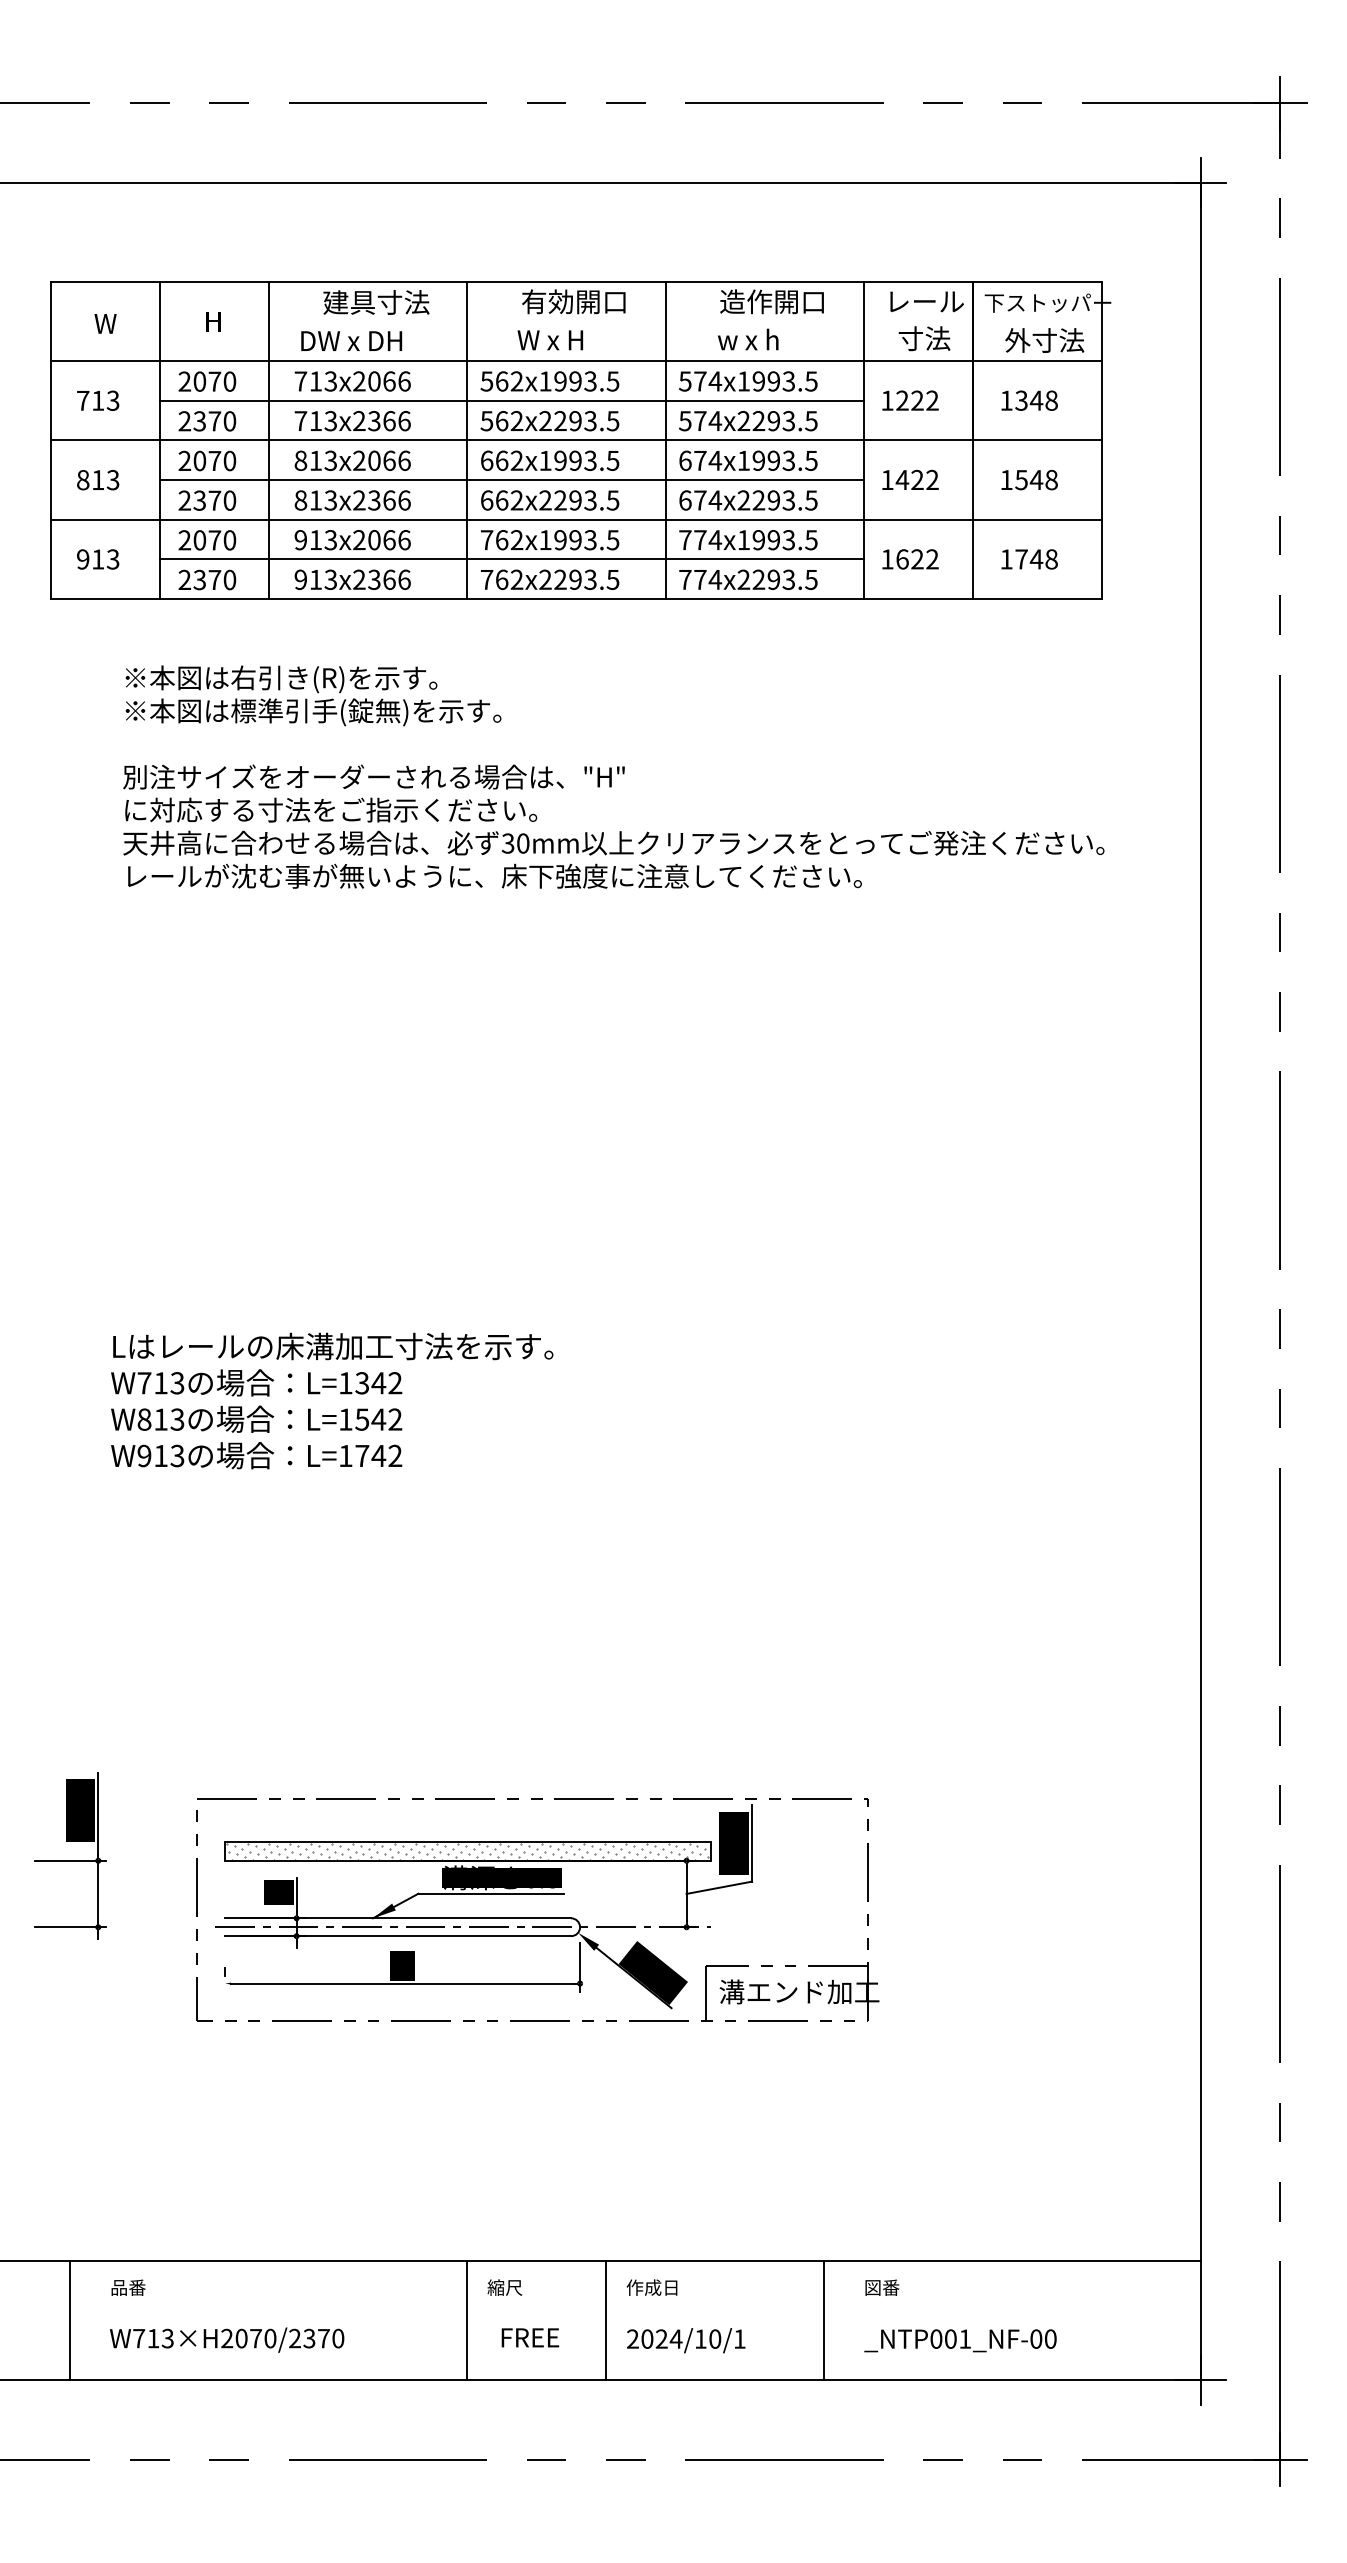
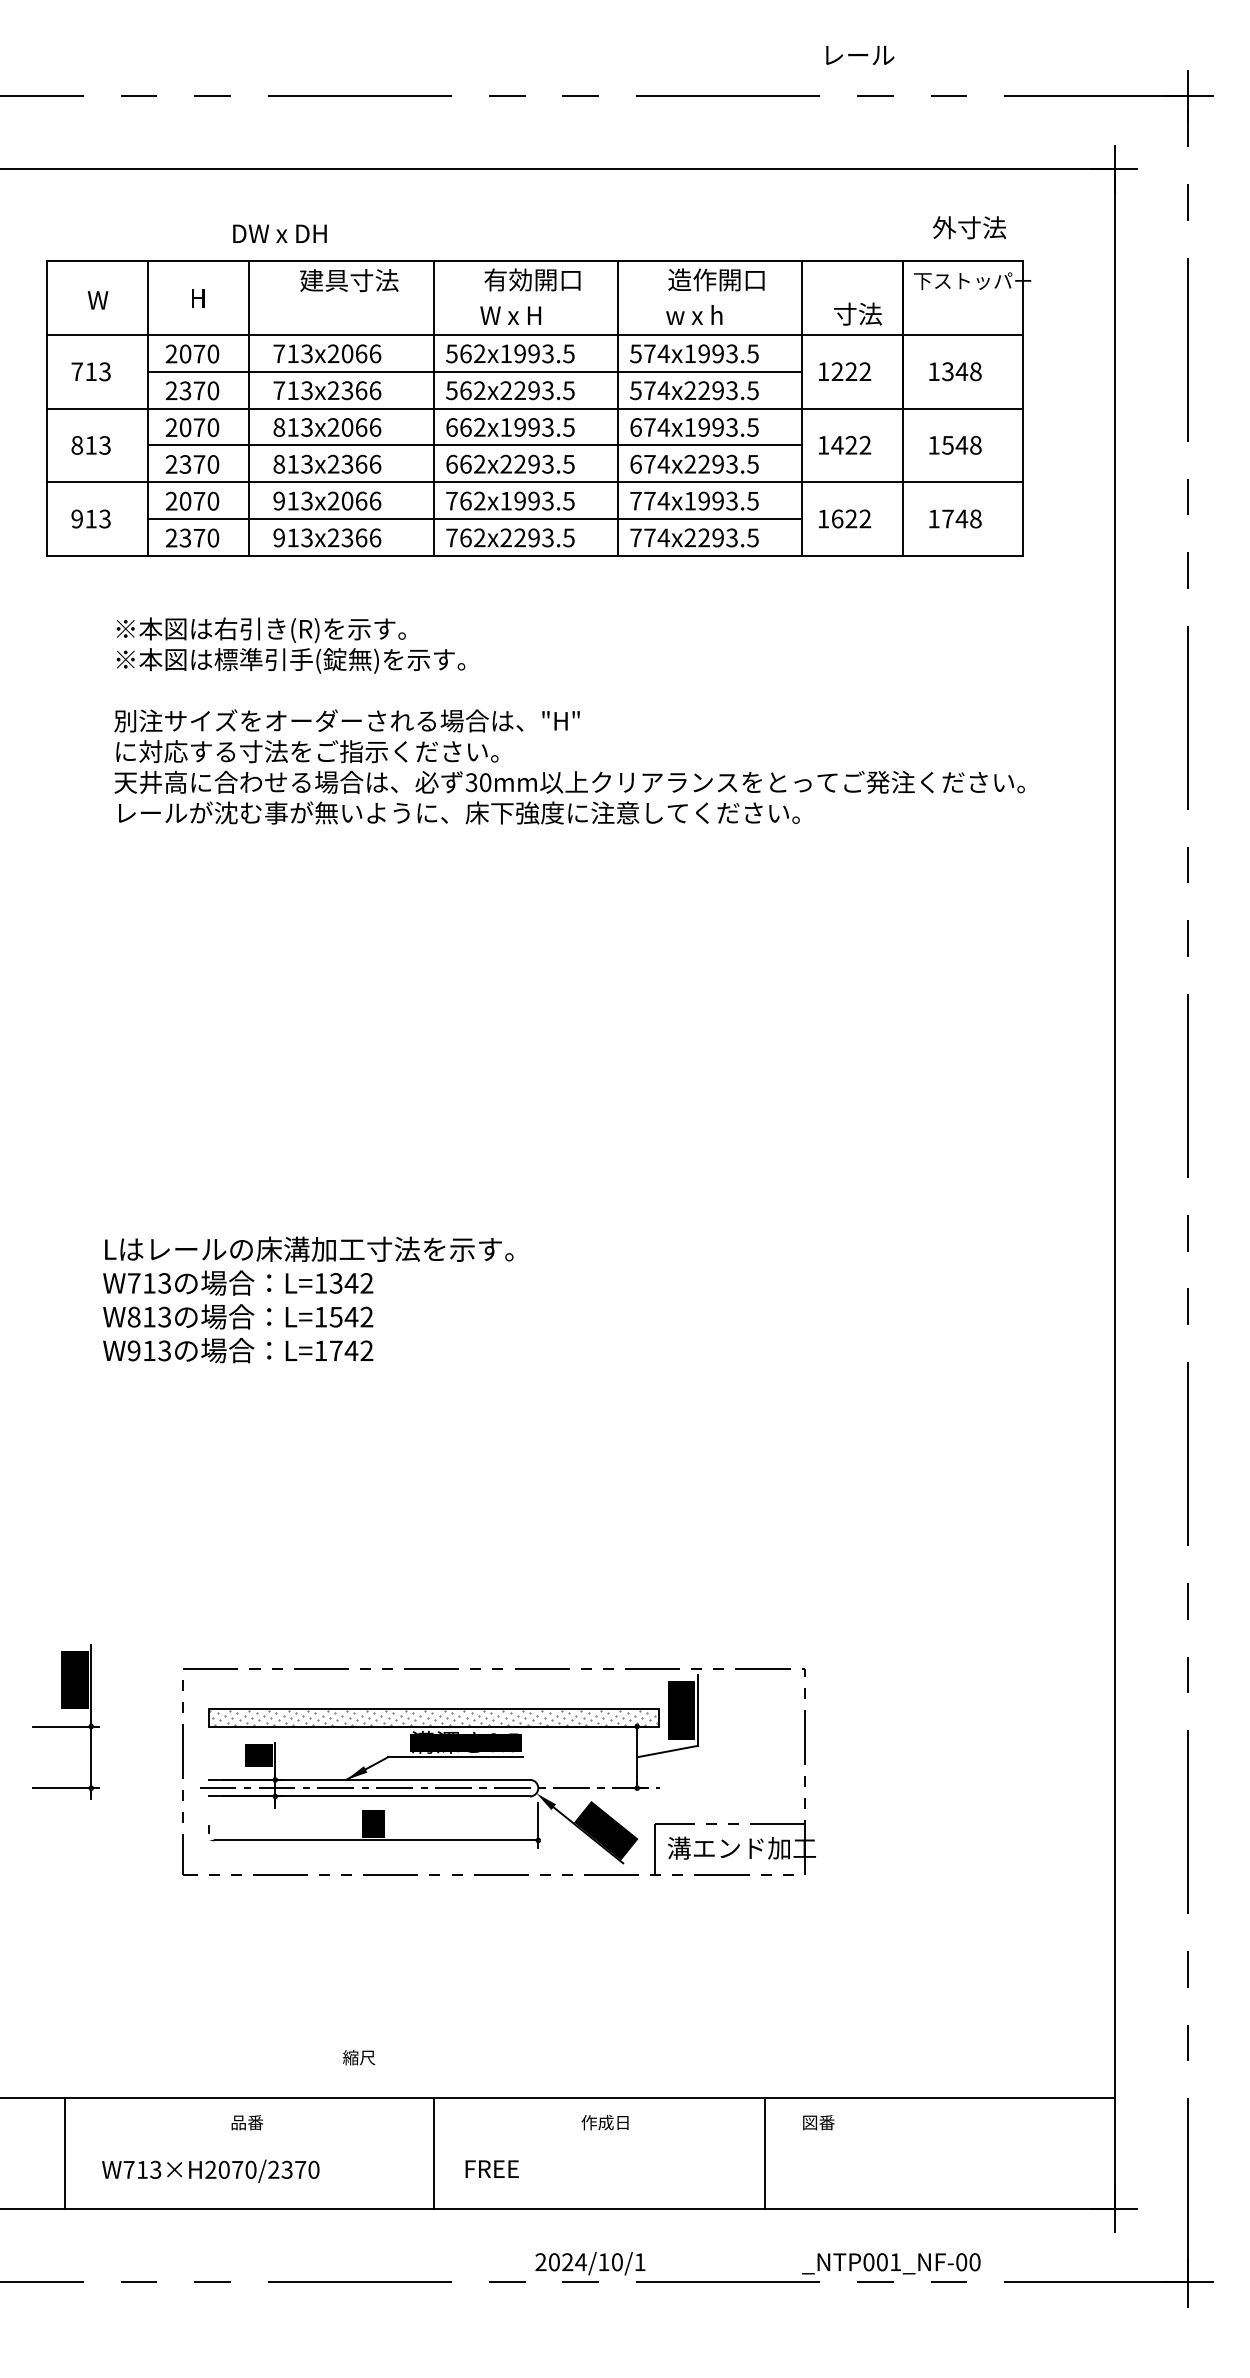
text: (926, 301) -> (859, 55), moved
text: (351, 340) -> (279, 233), moved
text: (1044, 340) -> (969, 227), moved
text: (128, 2287) -> (247, 2122), moved
text: (504, 2287) -> (358, 2057), moved
line: (606, 2320) -> (562, 2153), removed
text: (686, 2340) -> (590, 2263), moved
text: (960, 2340) -> (891, 2263), moved

